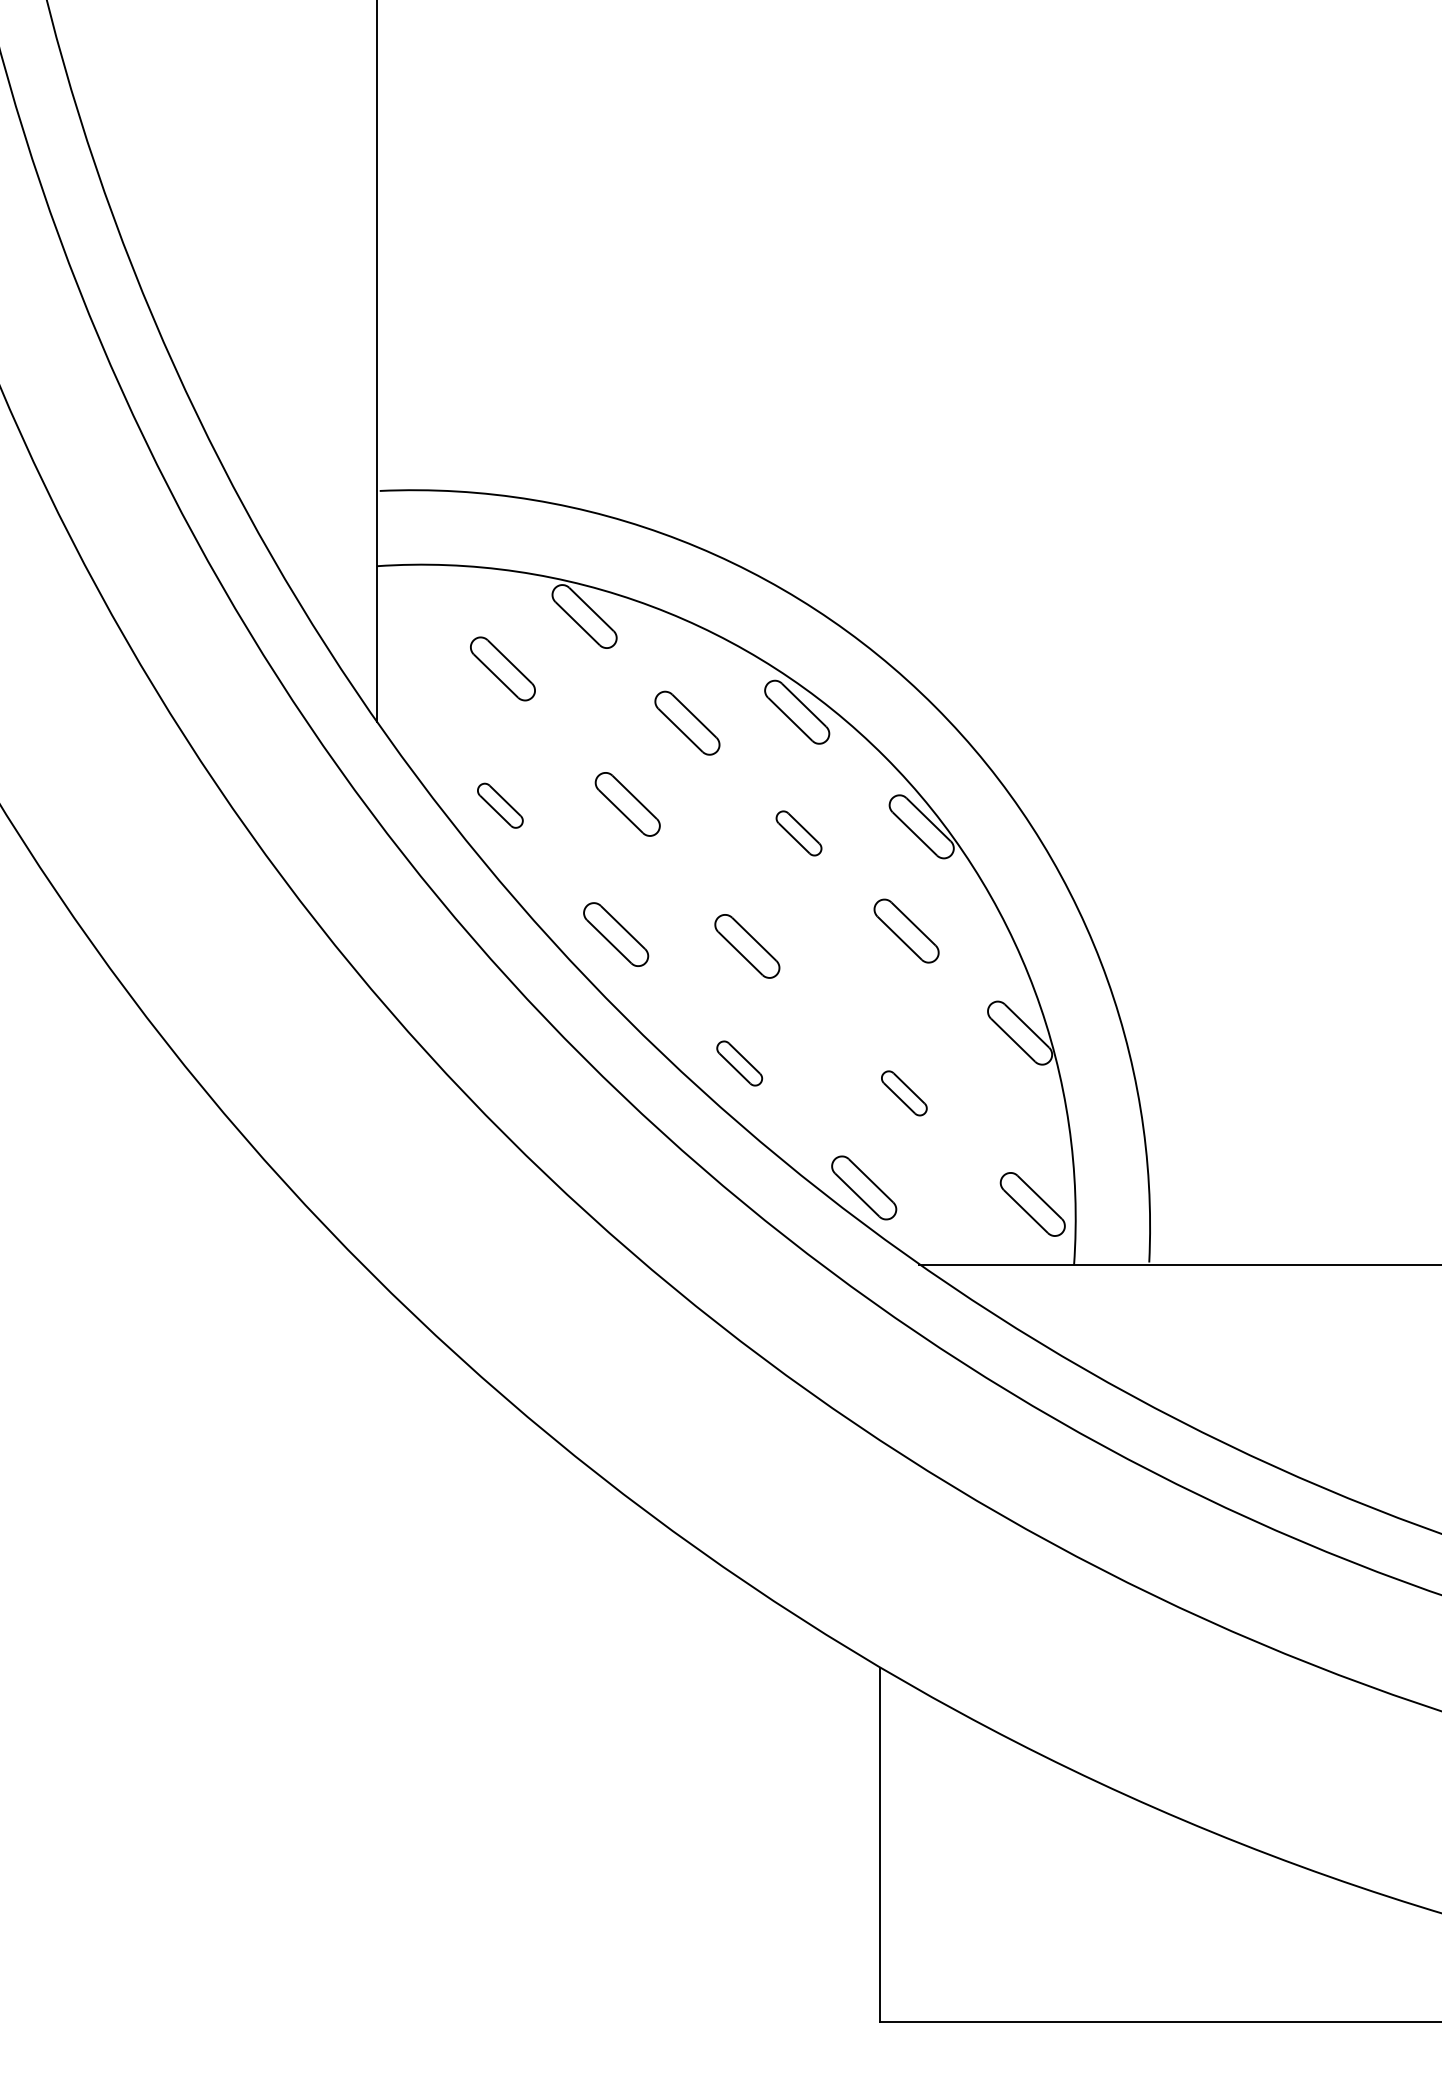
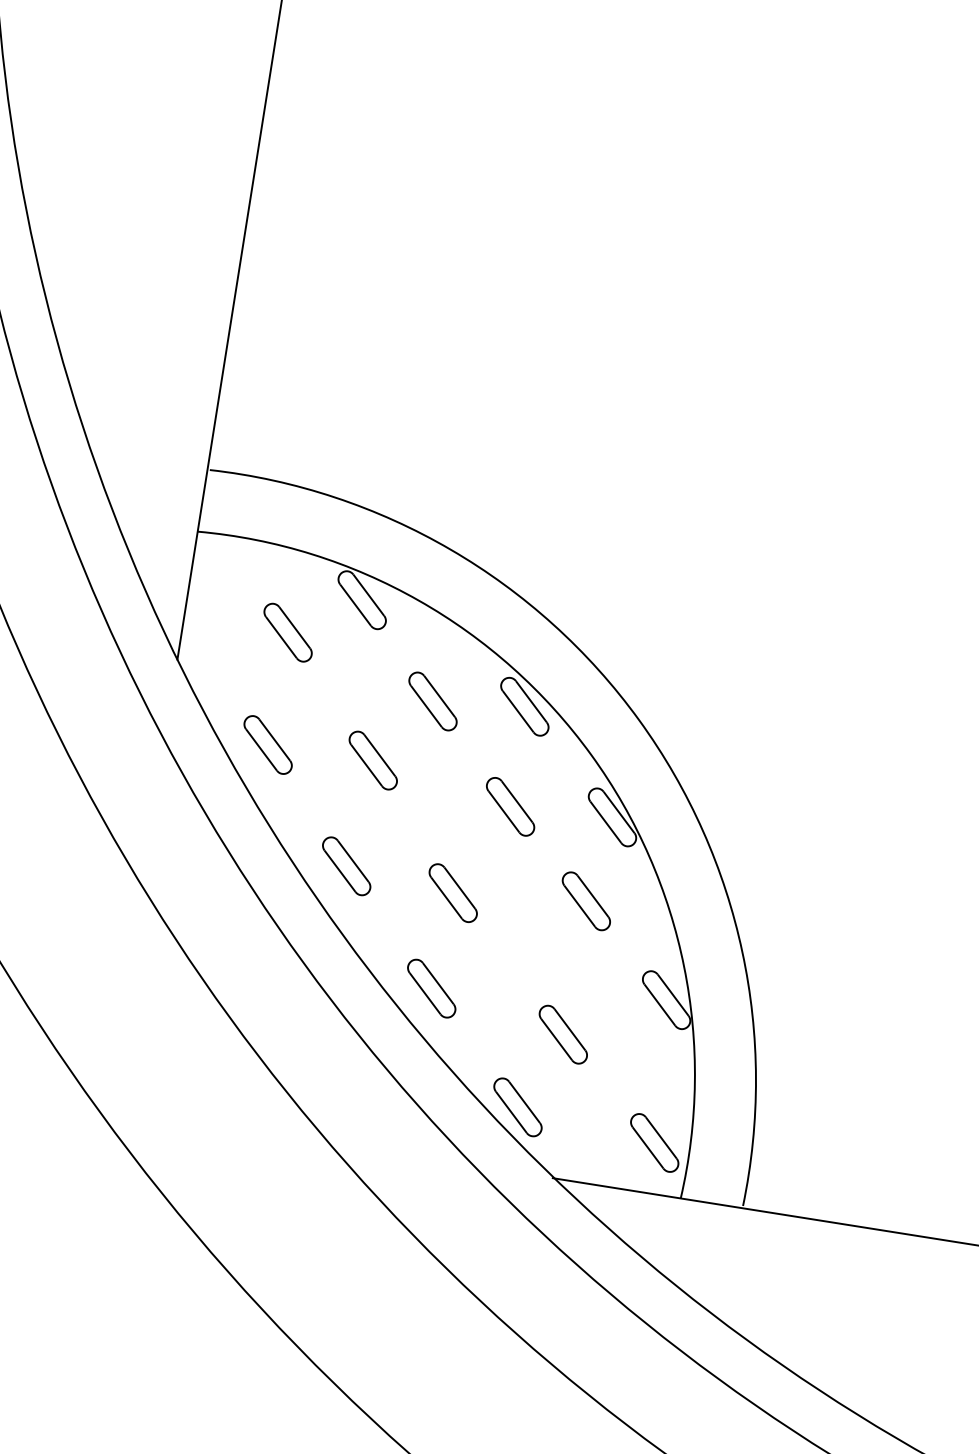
part: (500, 805) -> (268, 744), size x1.43
part: (798, 833) -> (510, 806), size x1.43
part: (739, 1063) -> (431, 988), size x1.43
part: (904, 1093) -> (563, 1034), size x1.43

